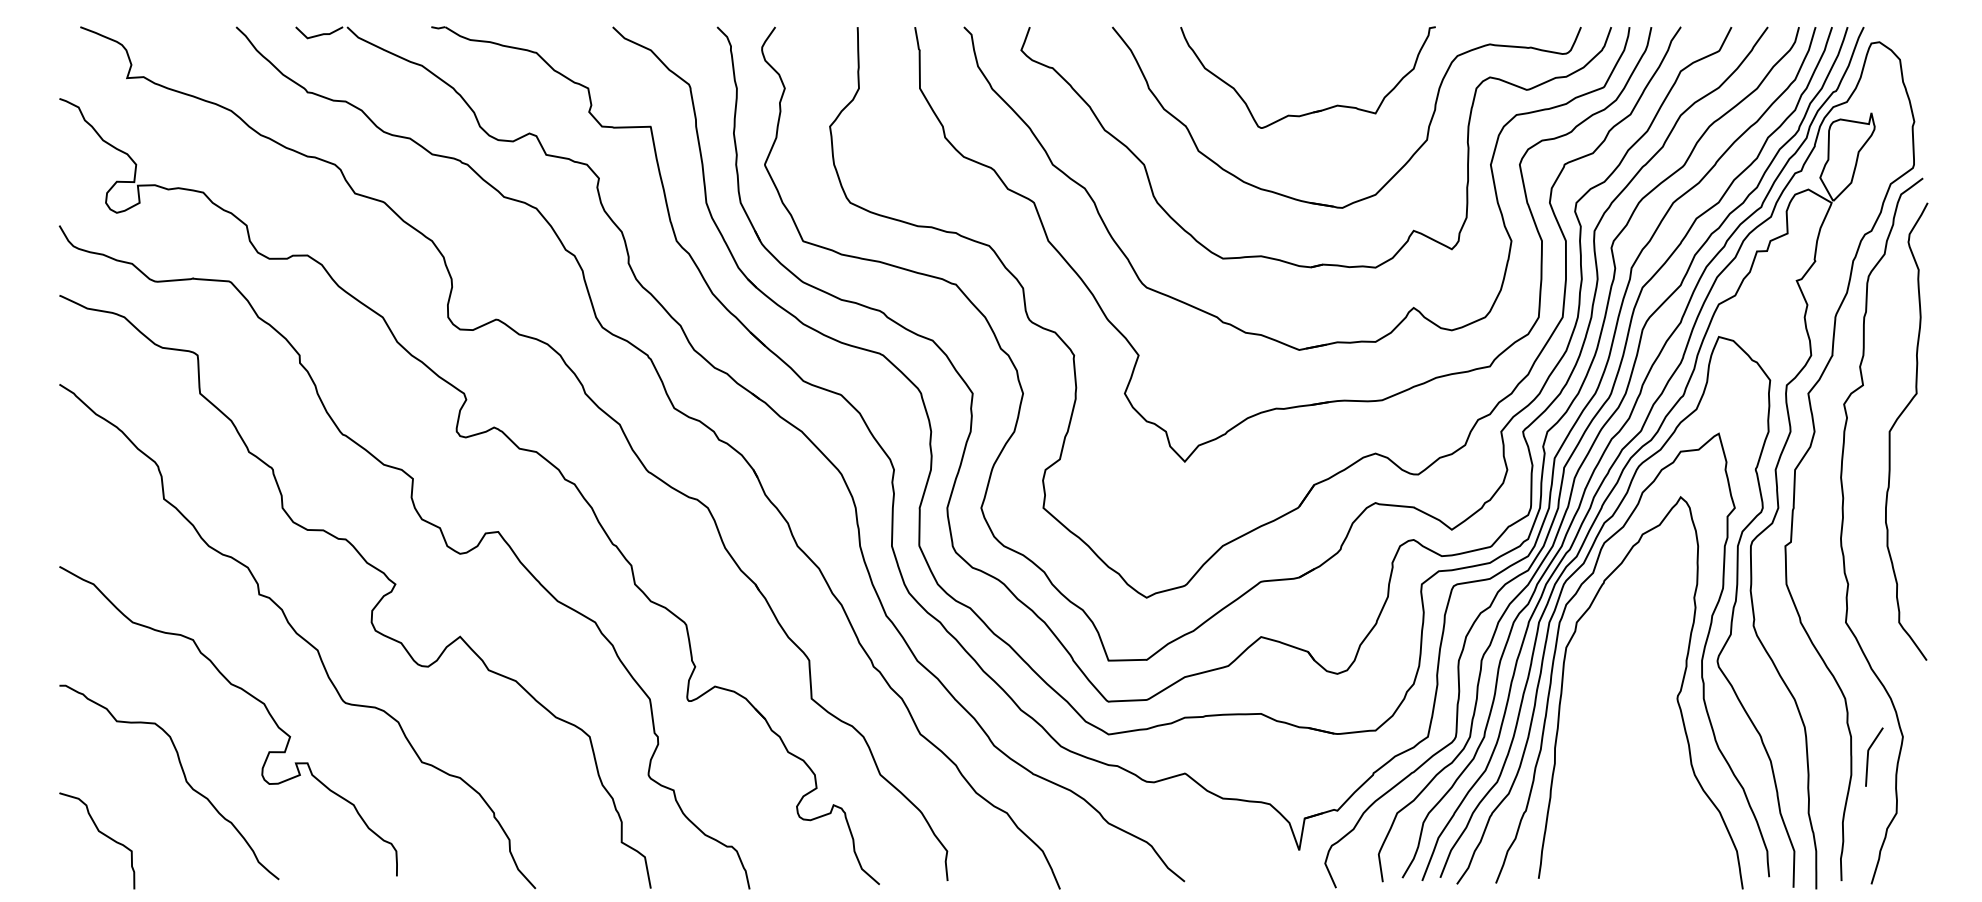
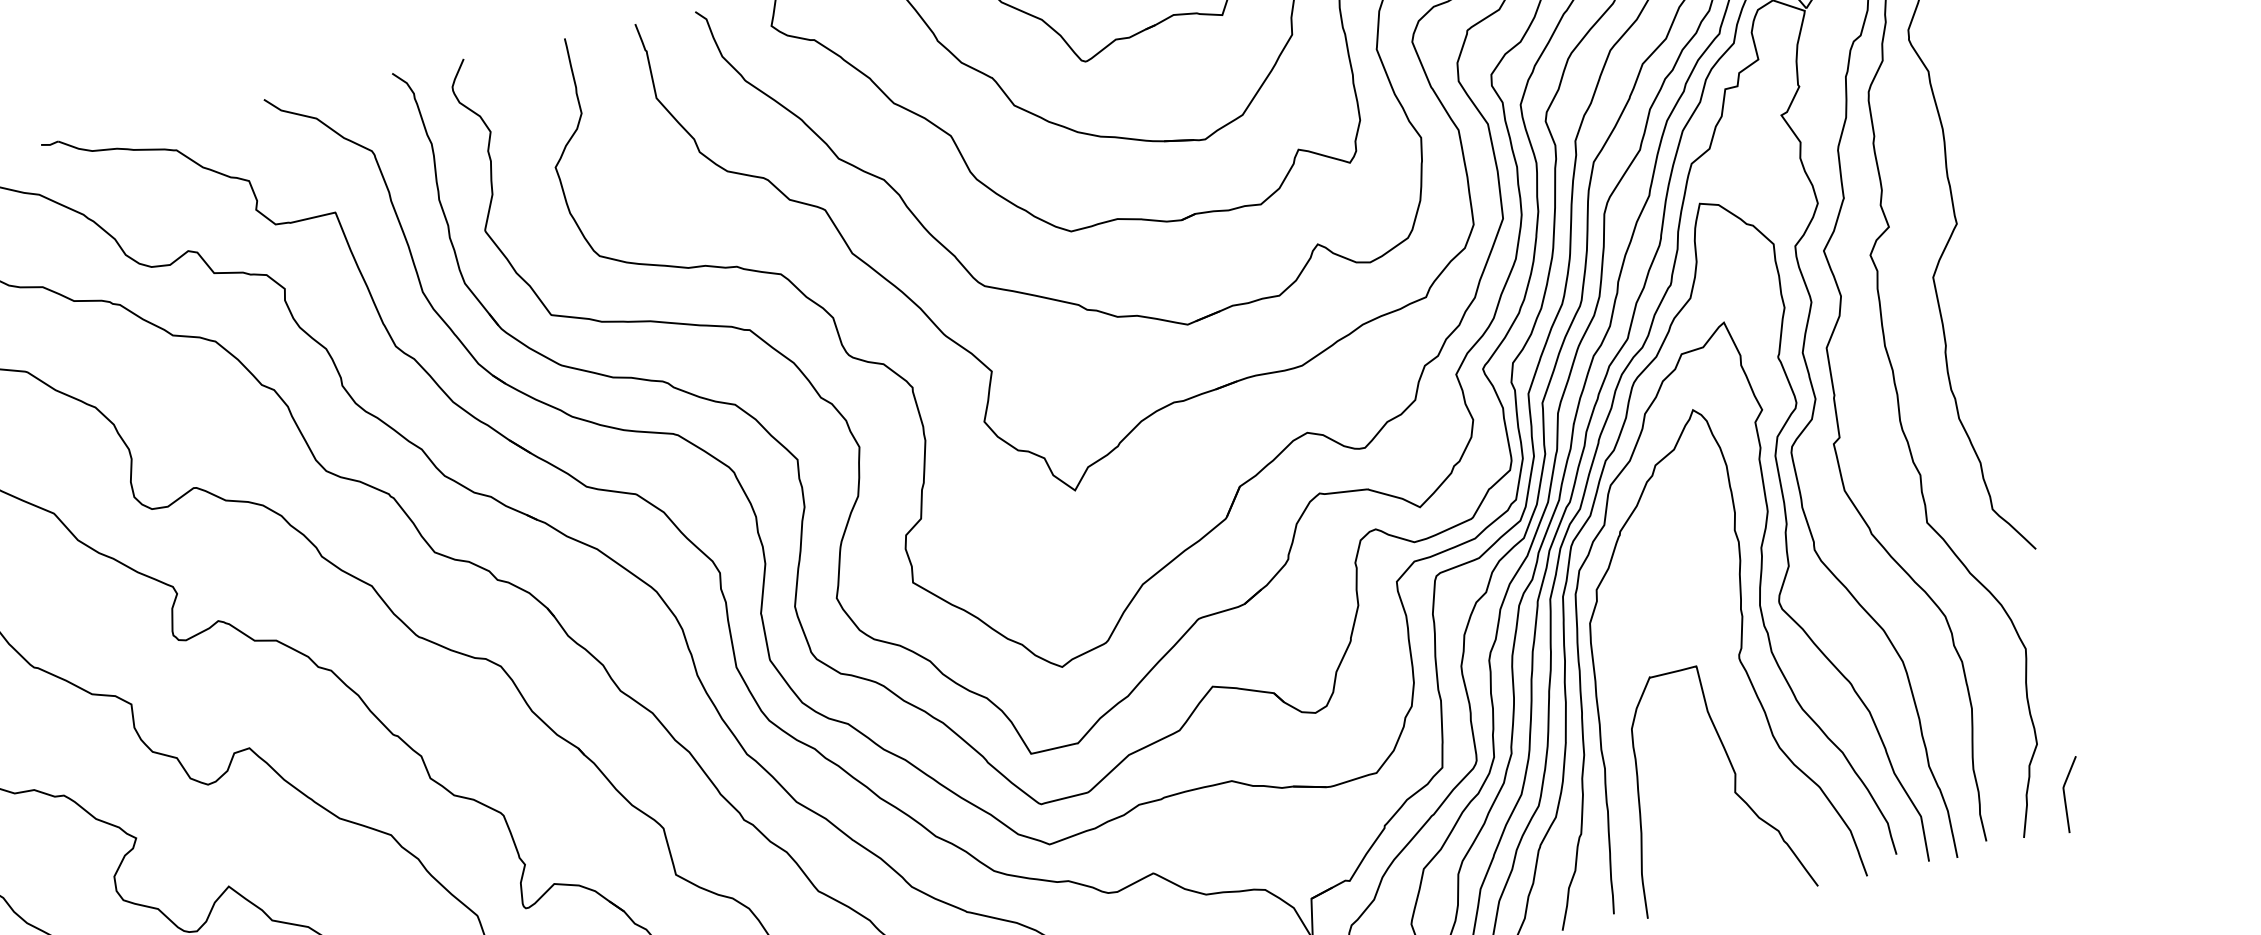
curve: (1868, 756) -> (2065, 795), moved
curve: (1652, 799) -> (1733, 788), added

